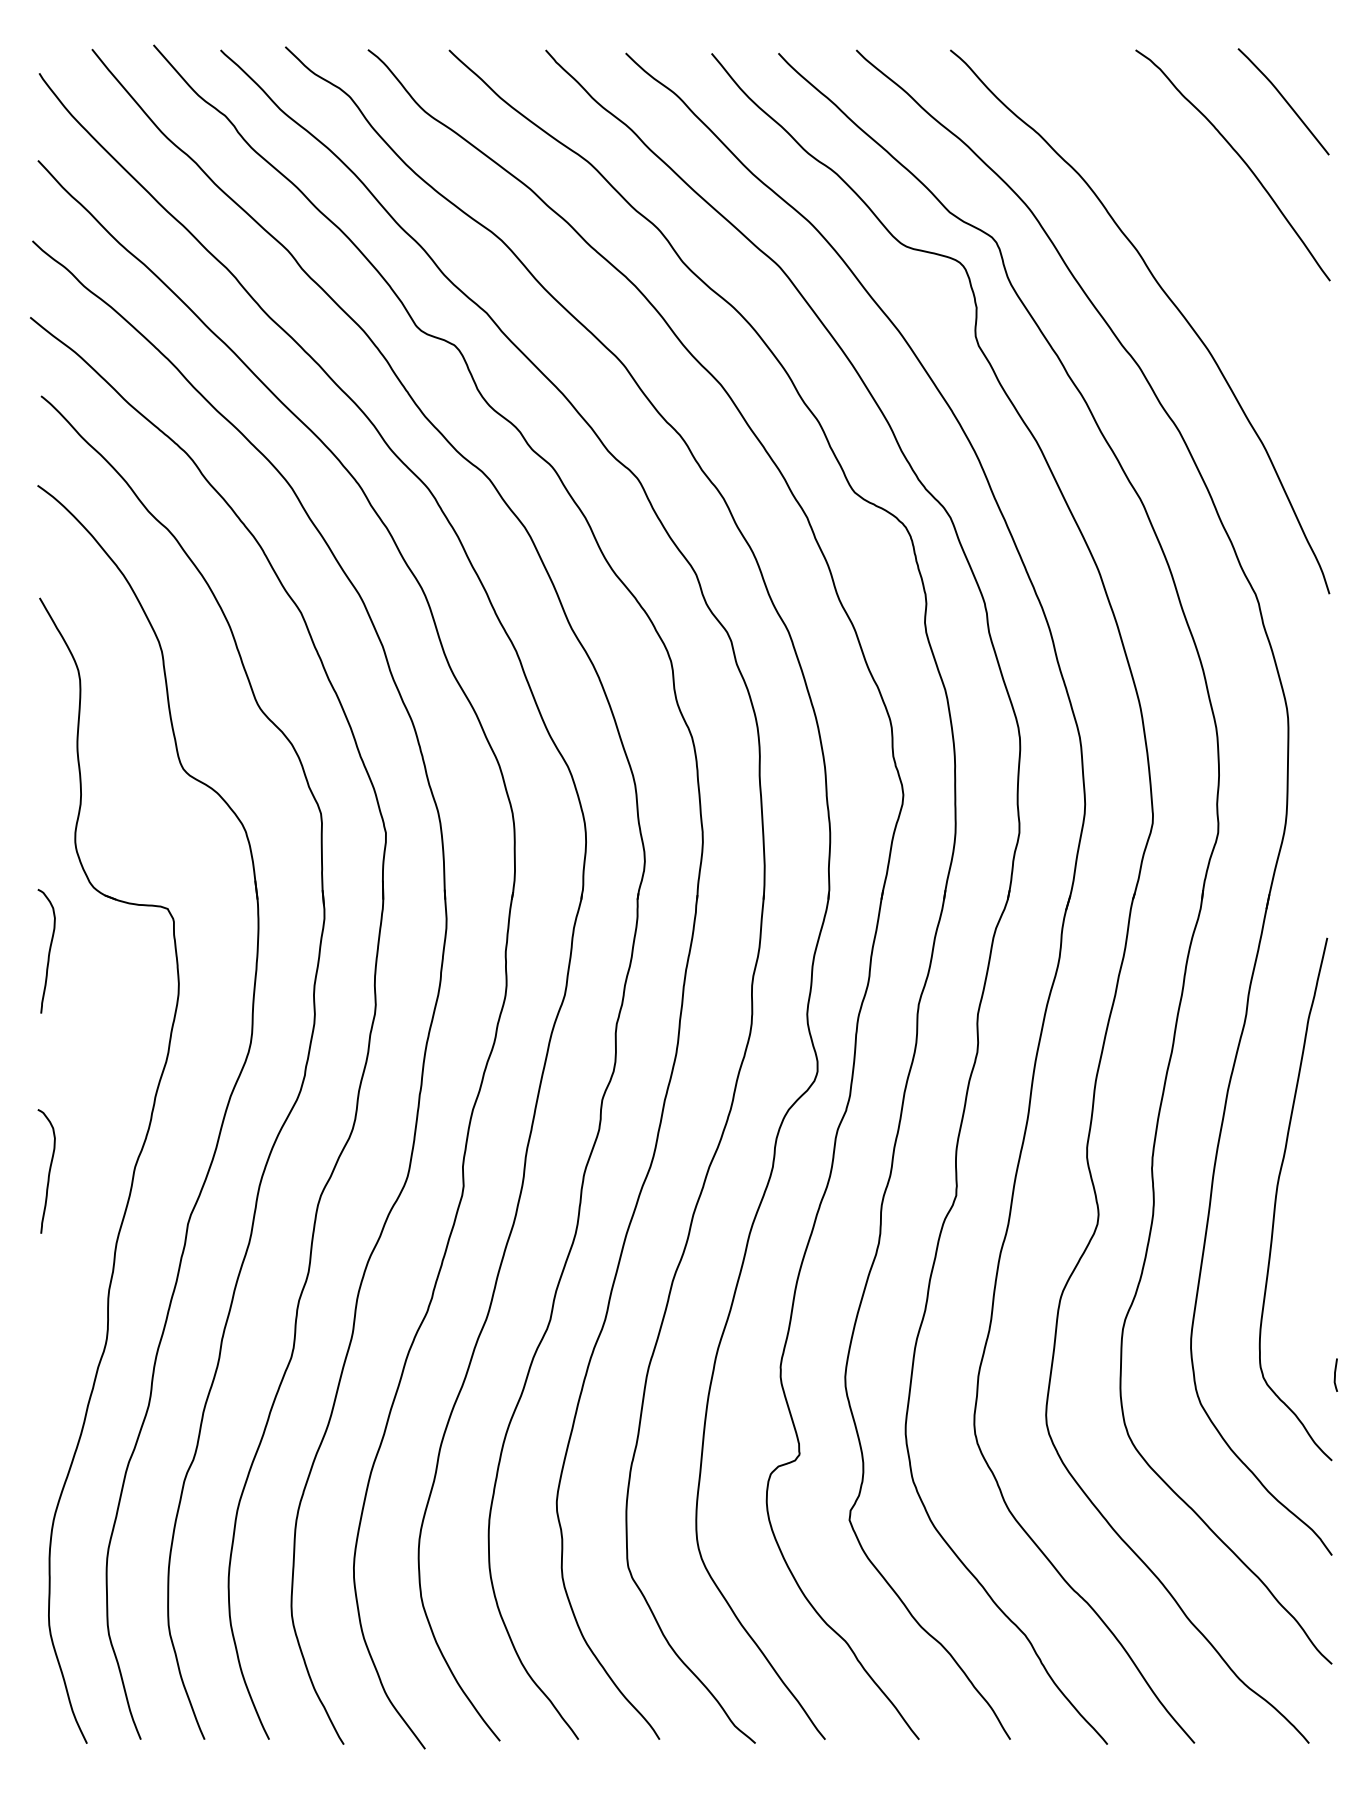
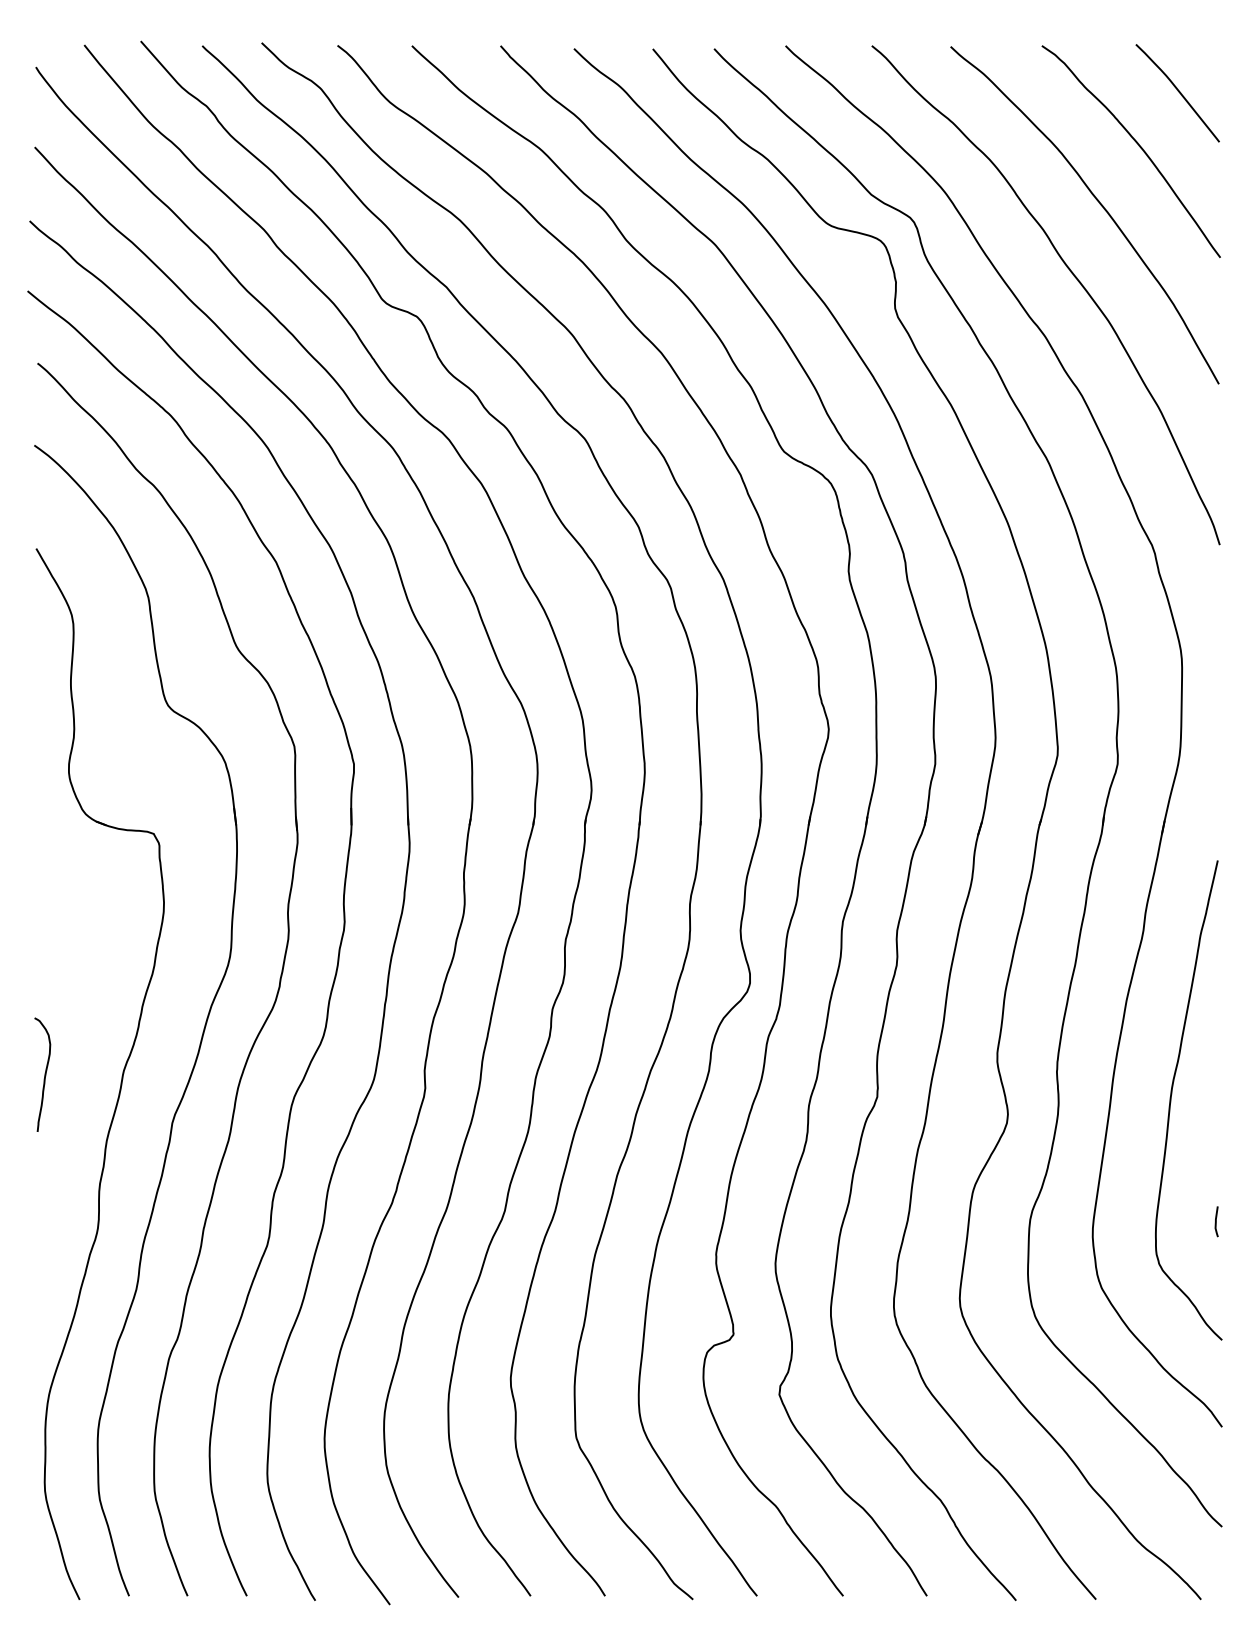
curve: (1198, 223) -> (1099, 204), added
curve: (48, 950) -> (44, 872), removed
curve: (1335, 1374) -> (1216, 1221), moved

